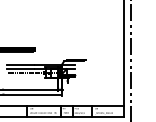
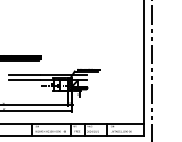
line: (20, 73) -> (24, 85), removed

